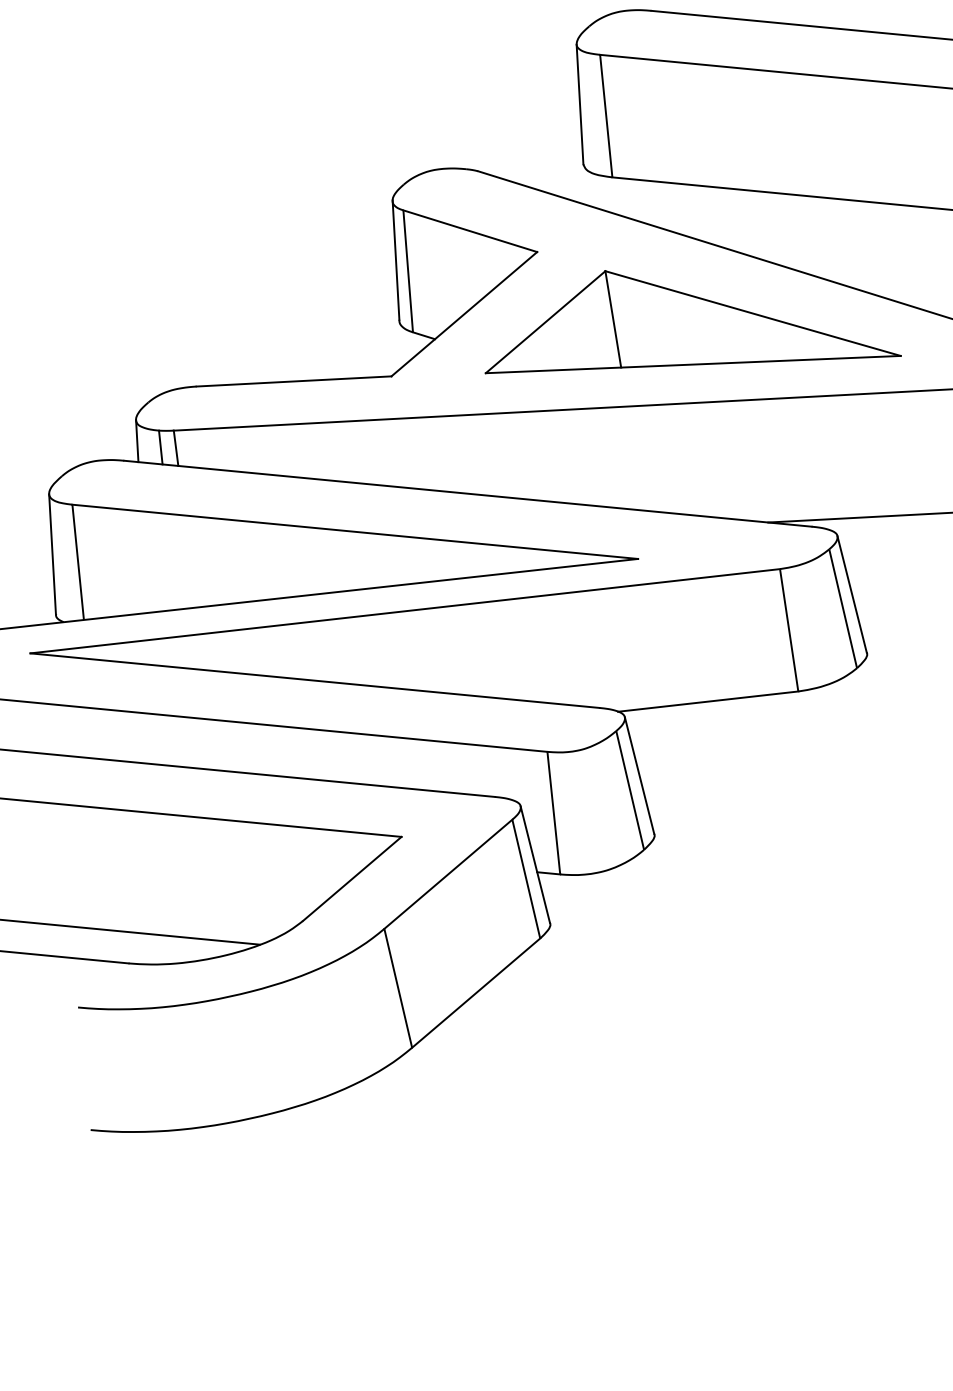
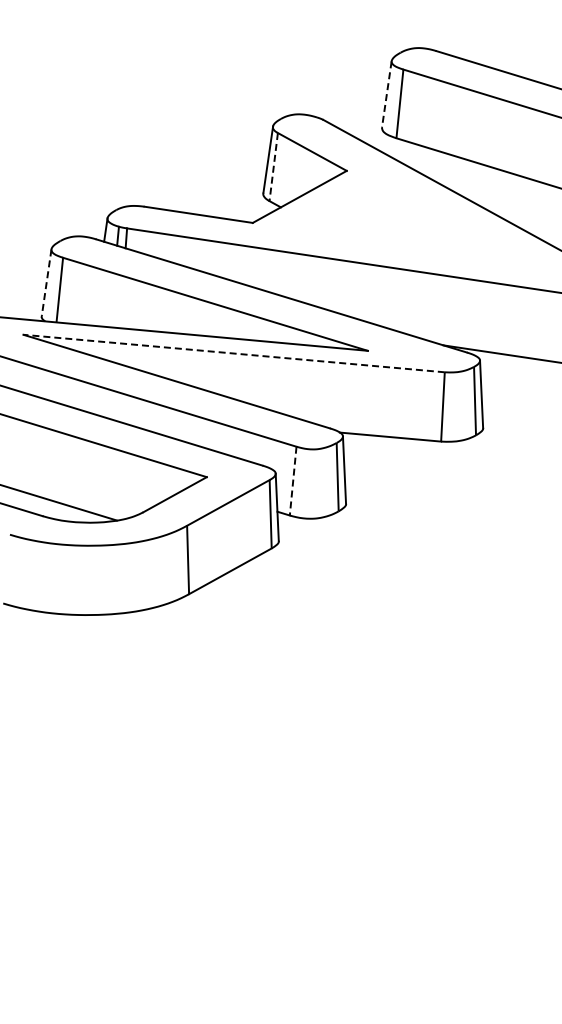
line: (579, 104) -> (386, 94), solid -> dashed
line: (407, 270) -> (273, 166), solid -> dashed
part: (684, 326) -> (419, 228), removed
line: (52, 553) -> (46, 282), solid -> dashed
line: (405, 611) -> (234, 353), solid -> dashed
line: (554, 813) -> (293, 481), solid -> dashed

